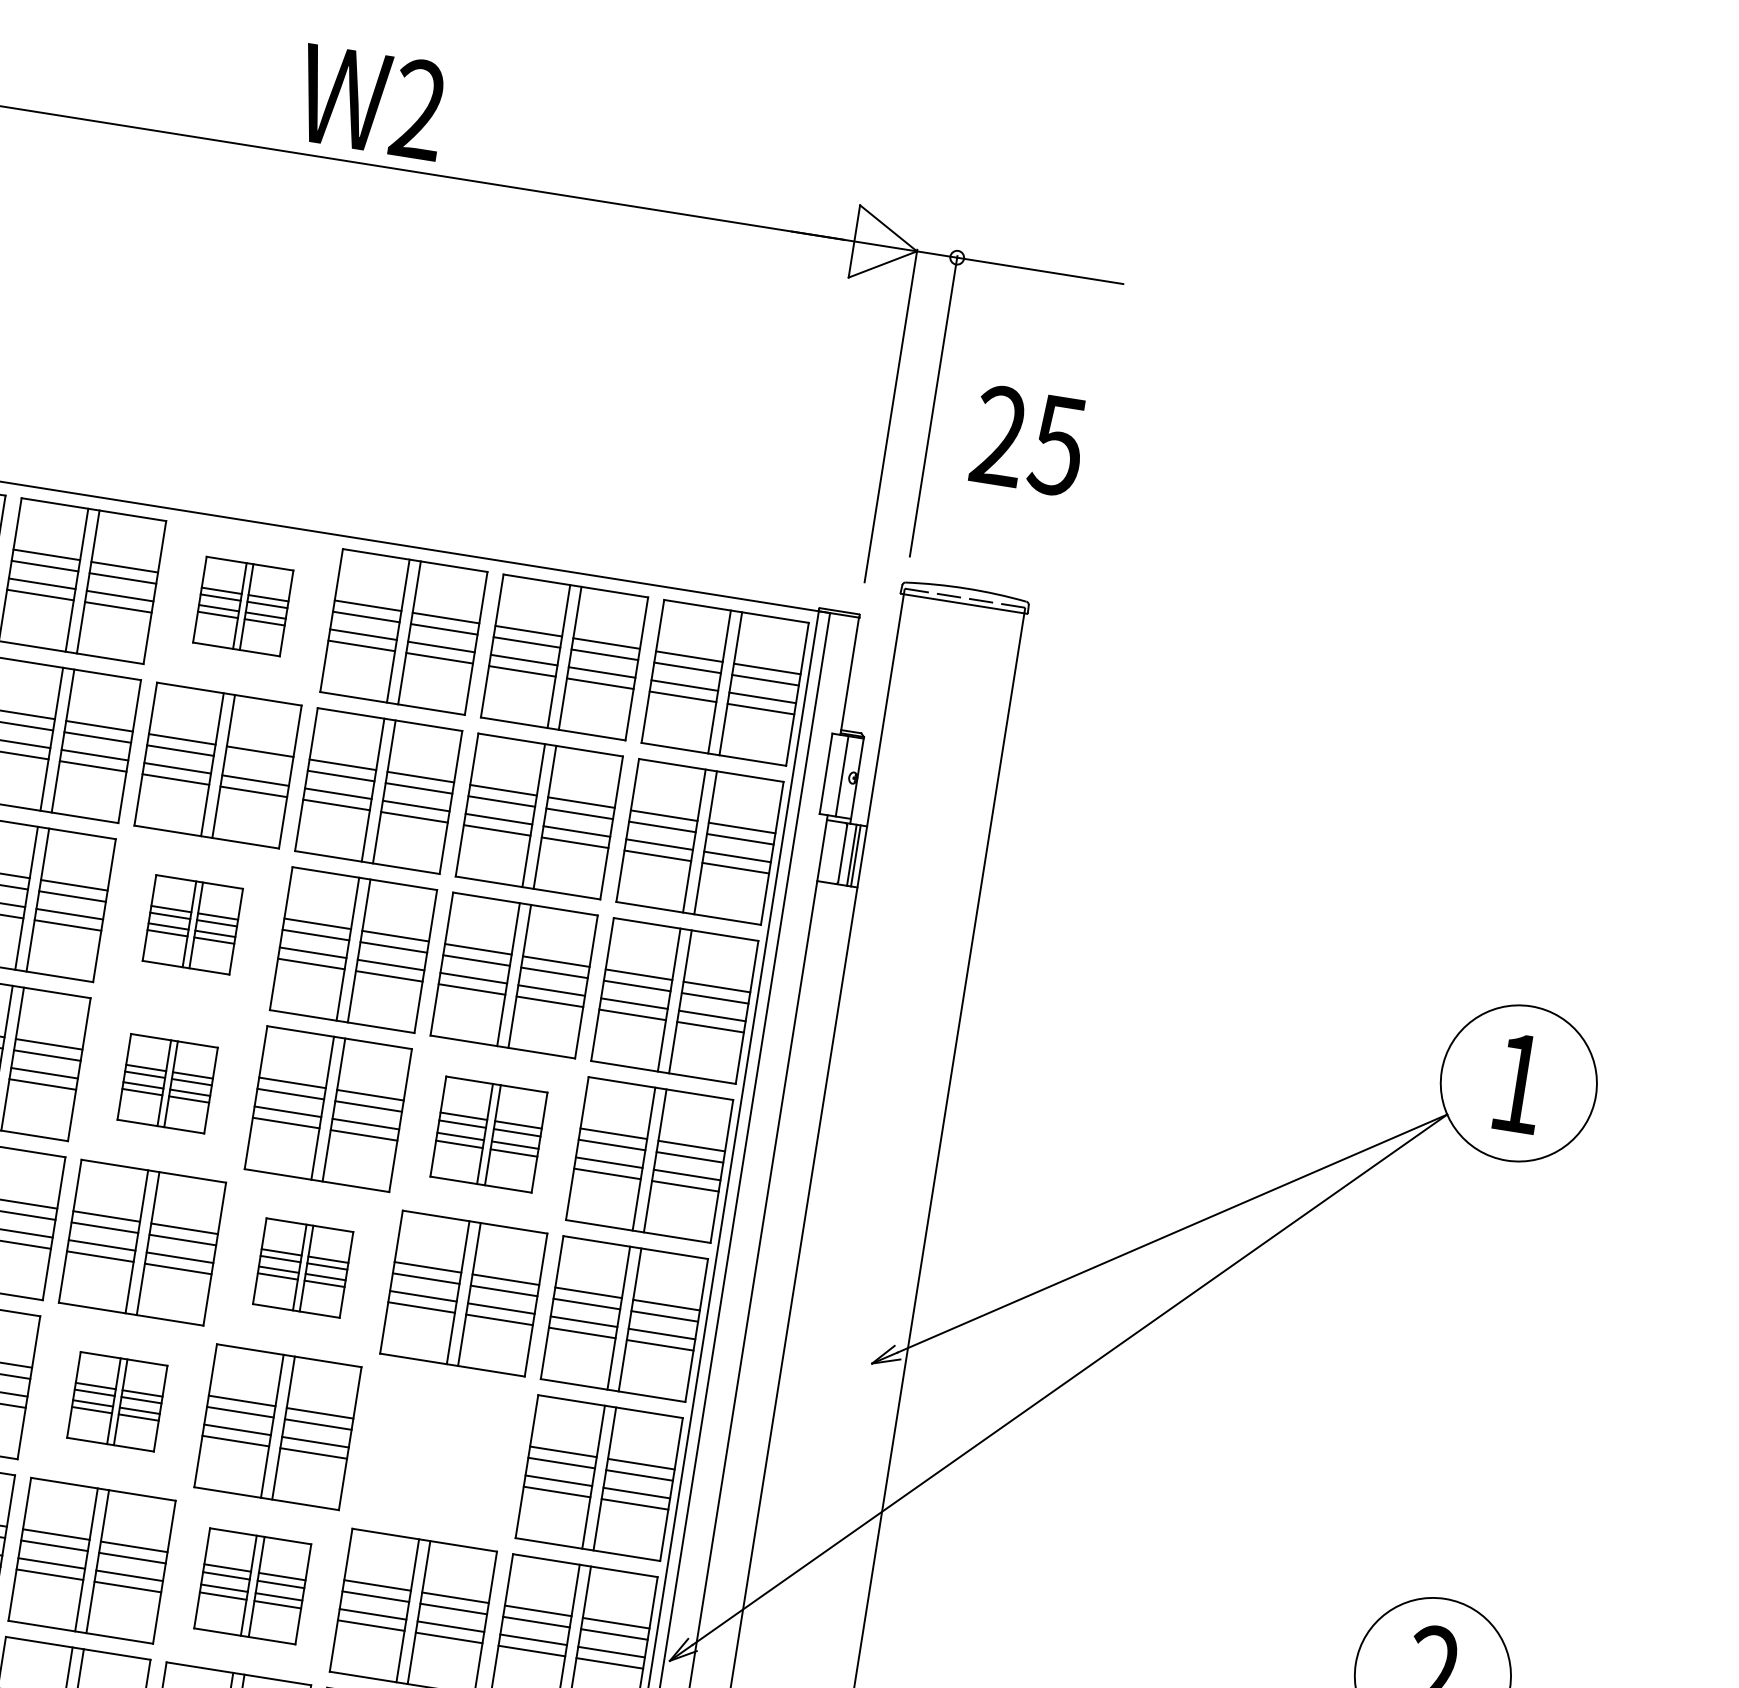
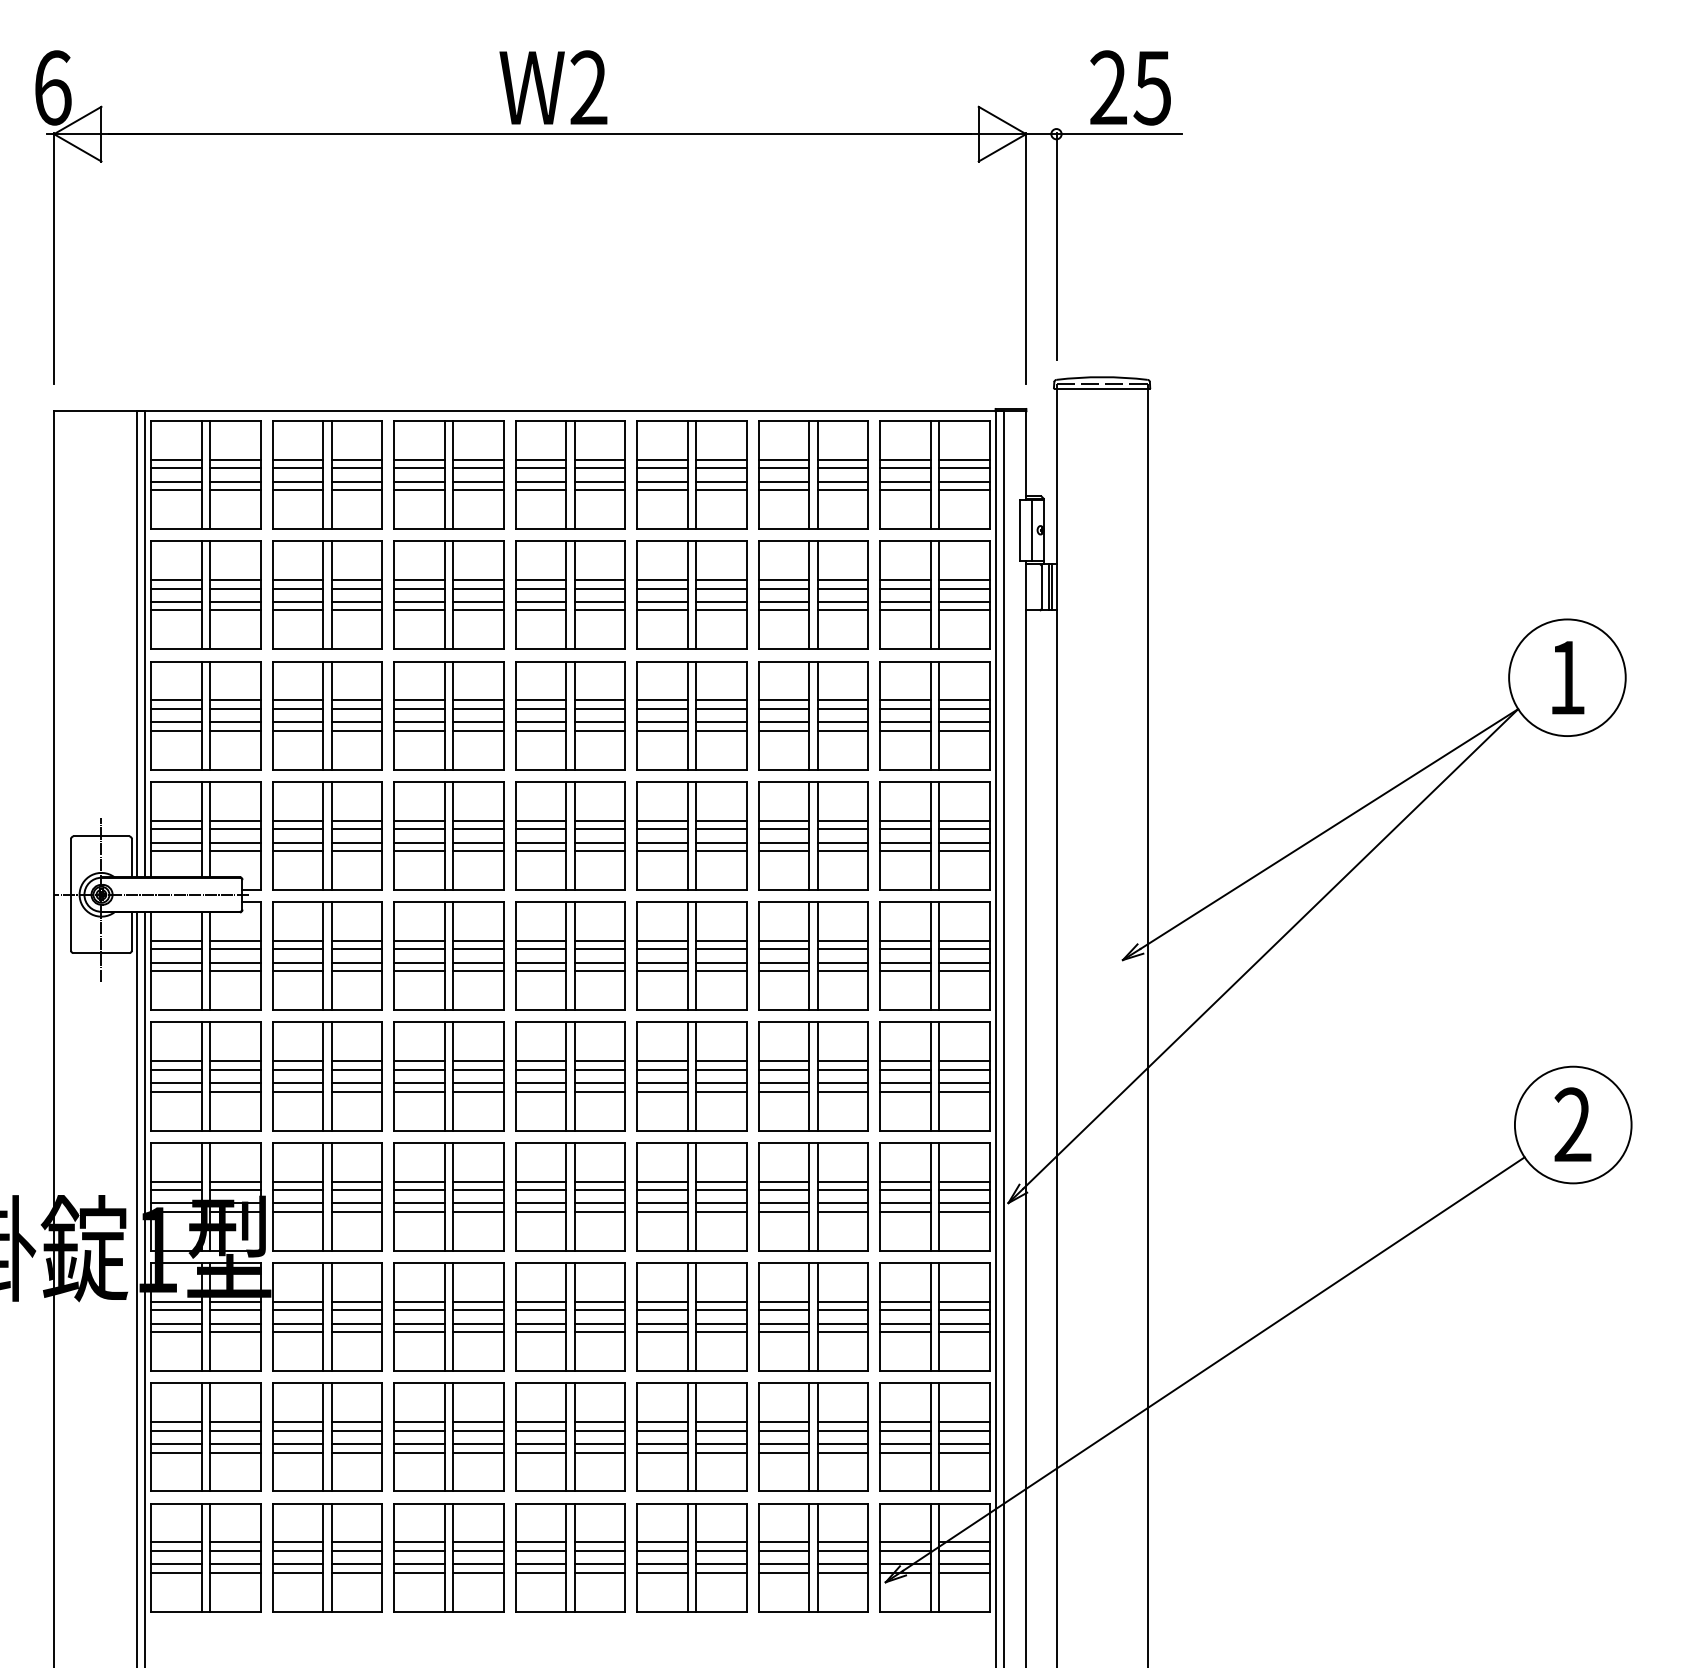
text: (372, 101) -> (553, 87), moved
text: (1028, 440) -> (1130, 87), moved
part: (243, 605) -> (570, 474), size x1.67
line: (257, 762) -> (599, 588), added
part: (192, 924) -> (570, 715), size x1.67
part: (167, 1083) -> (570, 835), size x1.67
part: (489, 1134) -> (813, 835), size x1.43
part: (302, 1267) -> (691, 955), size x1.67
part: (117, 1401) -> (570, 1076), size x1.67
part: (438, 1452) -> (813, 1076), added
part: (252, 1585) -> (691, 1196), size x1.43

